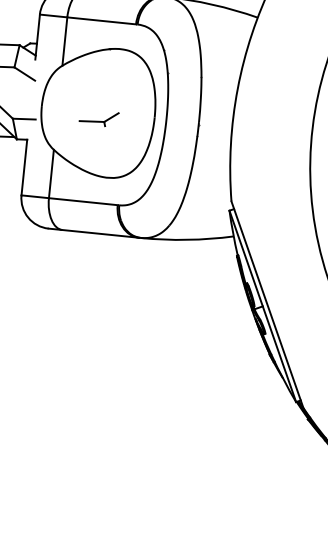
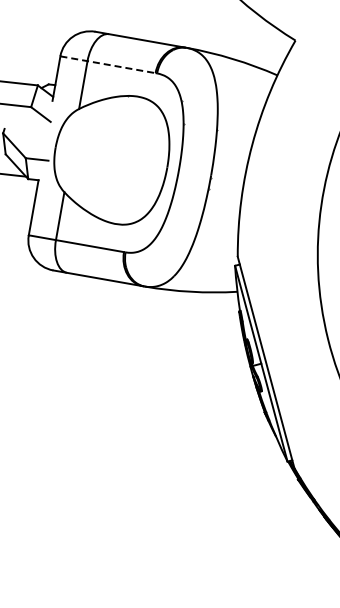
line: (88, 19) -> (108, 64), solid -> dashed
part: (98, 120) -> (111, 166), removed

